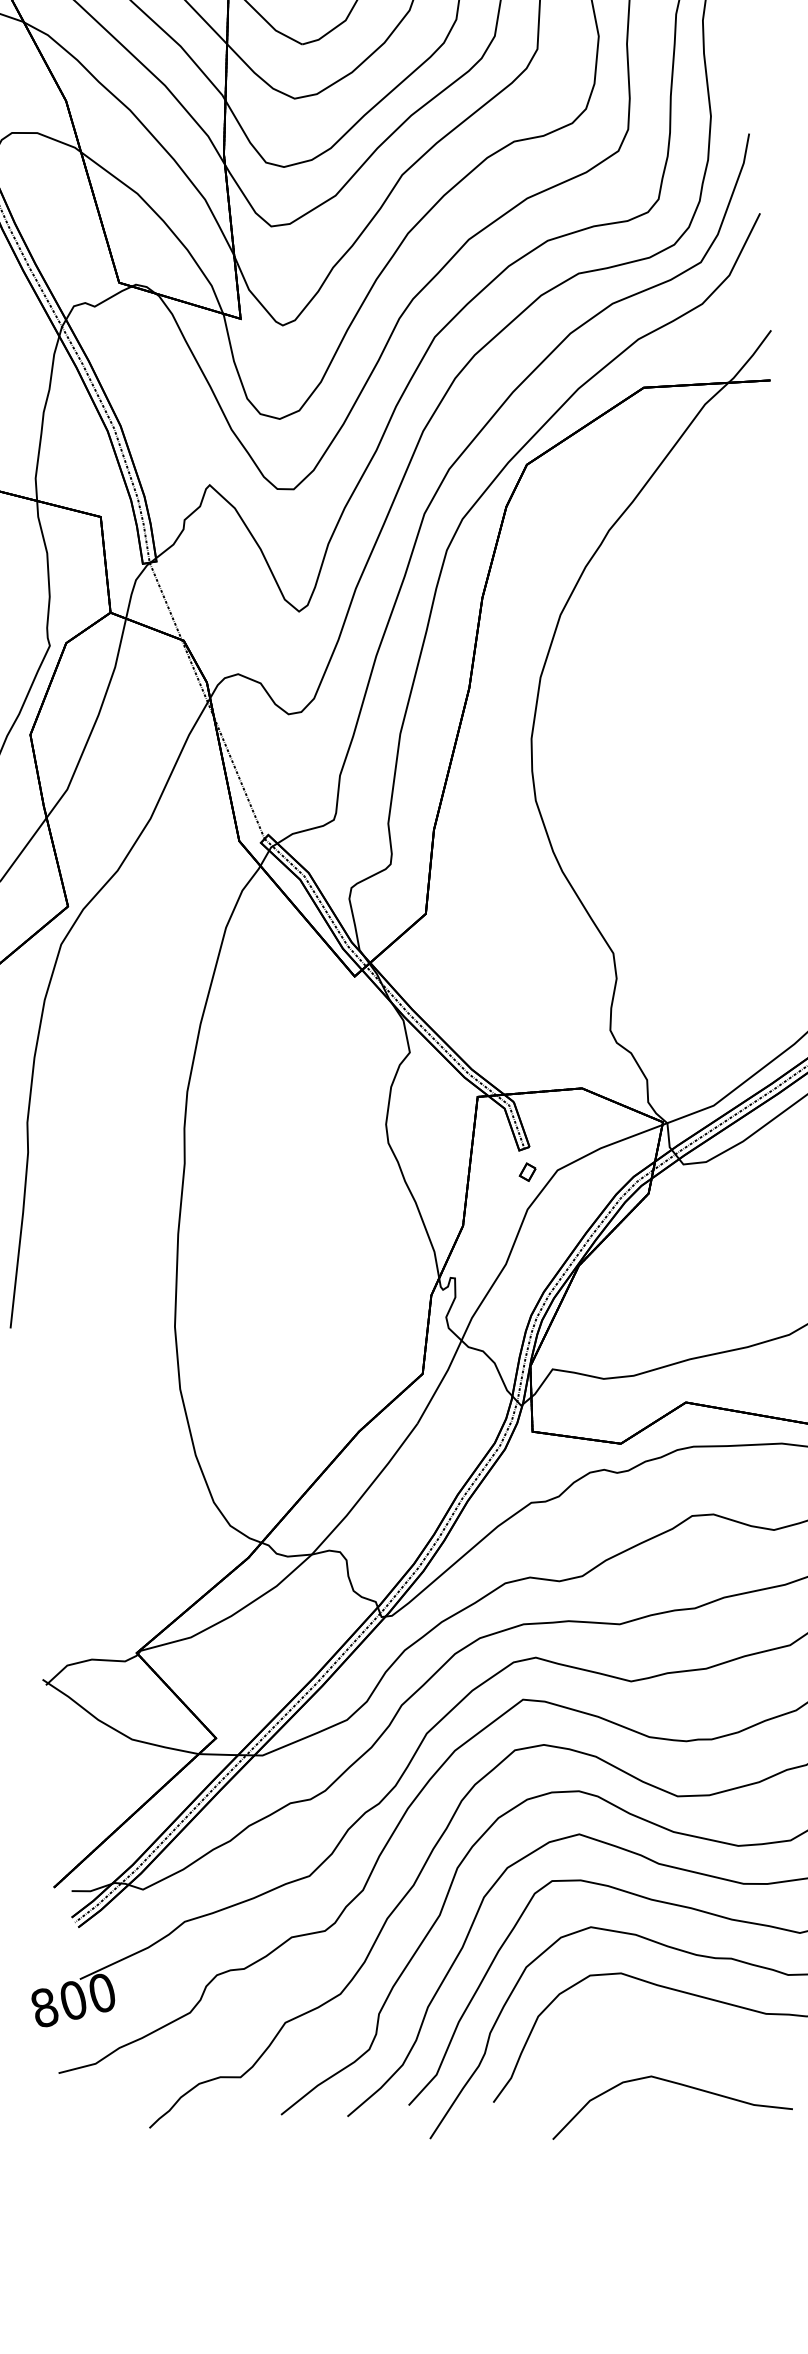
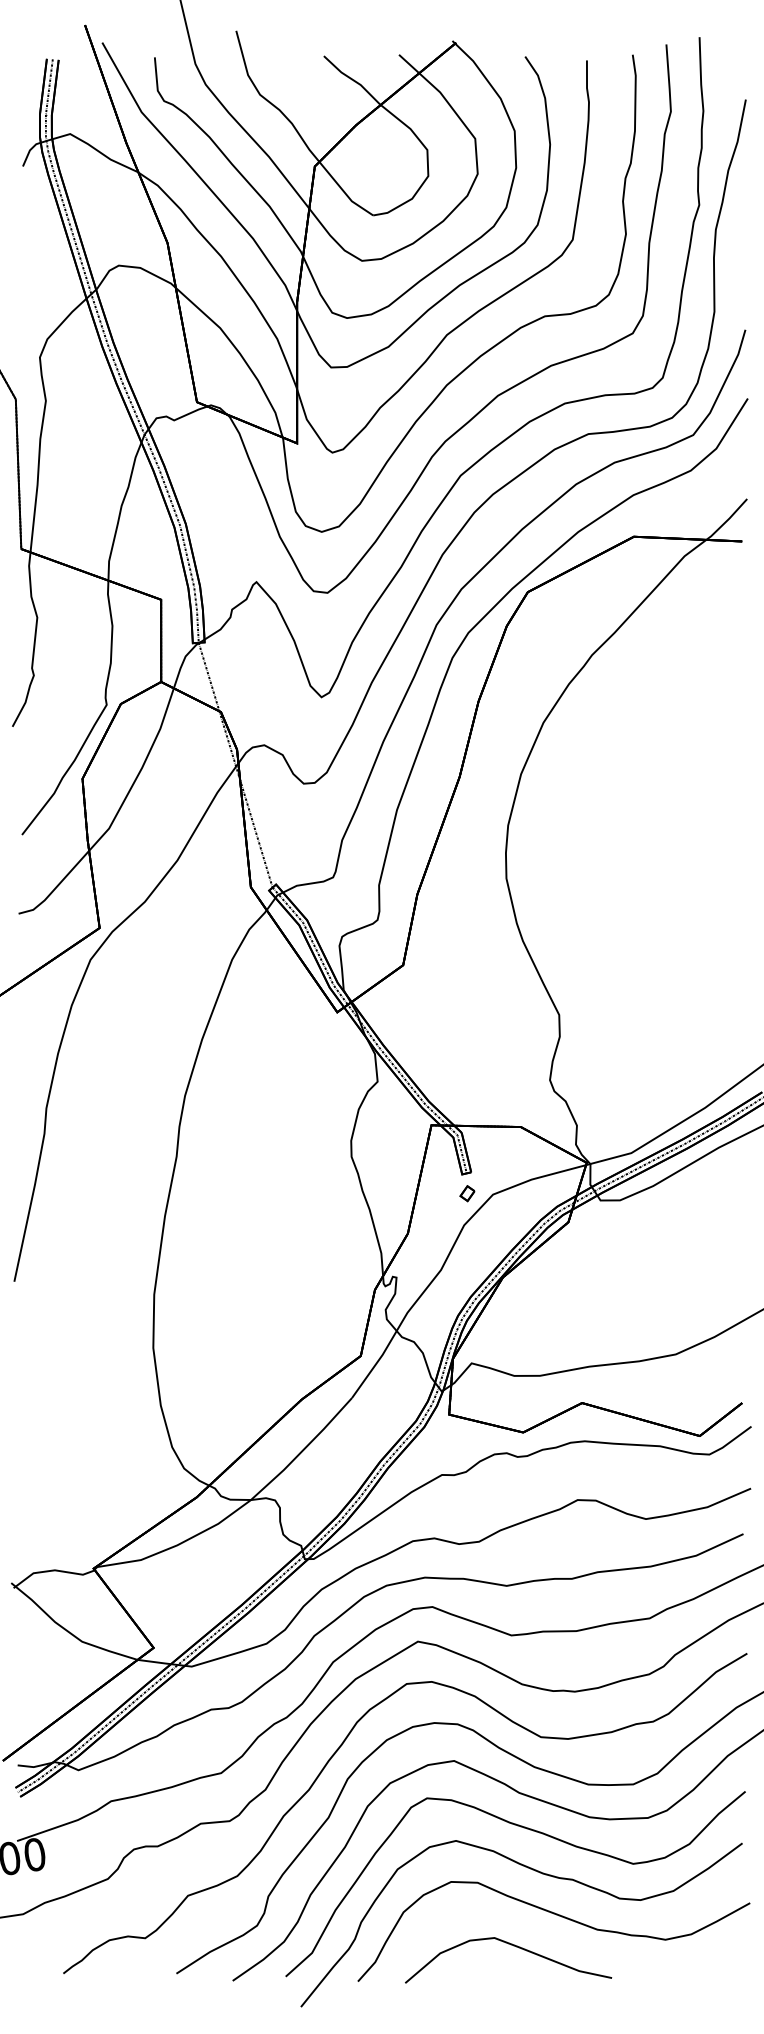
part: (674, 2084) -> (513, 1946), moved

